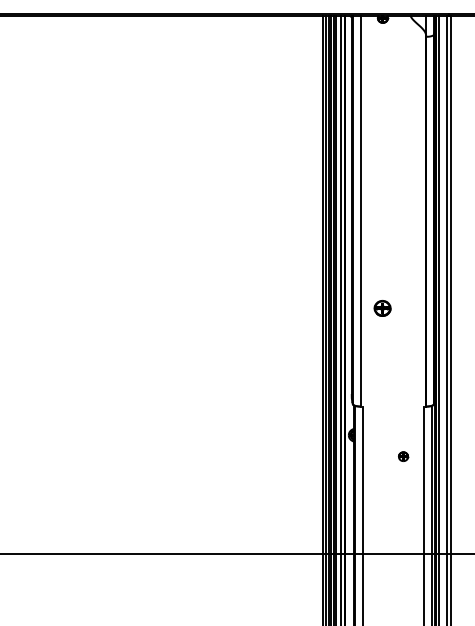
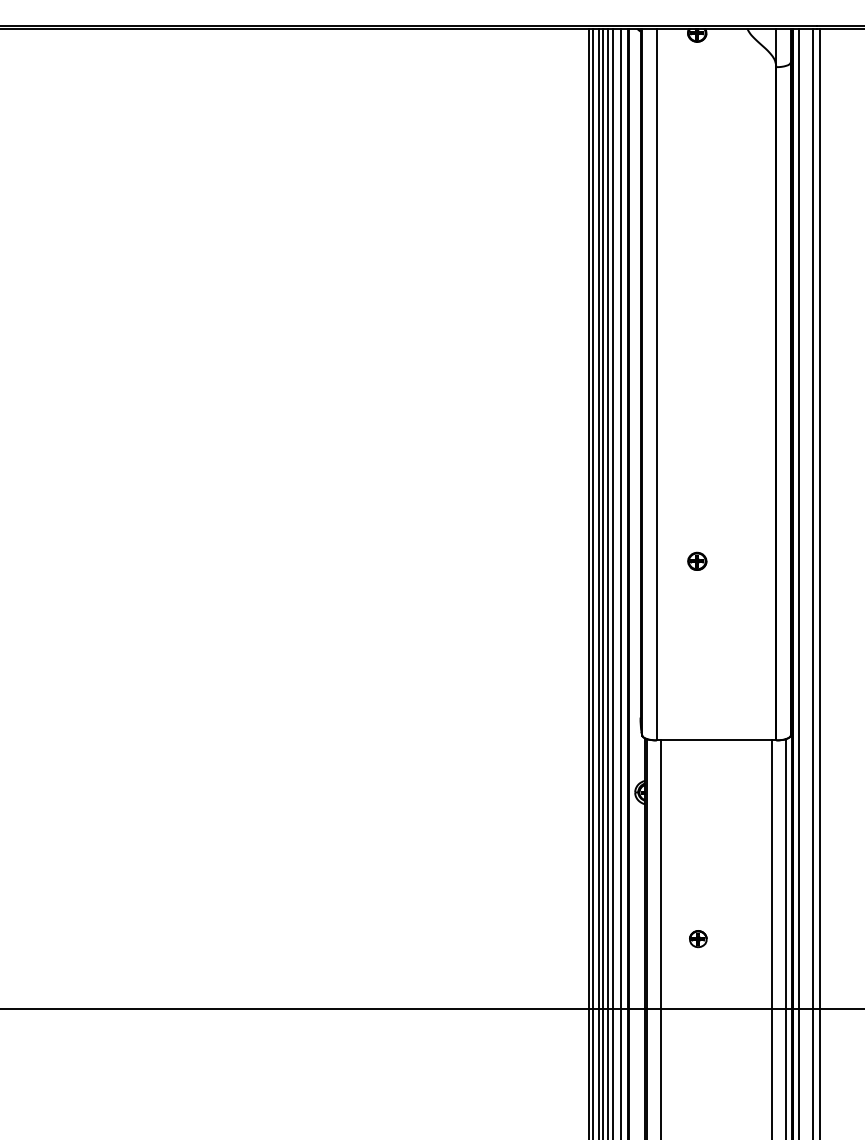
part: (383, 307) -> (698, 559), size x0.62
line: (393, 406) -> (716, 740), added
part: (403, 456) -> (698, 938), moved

